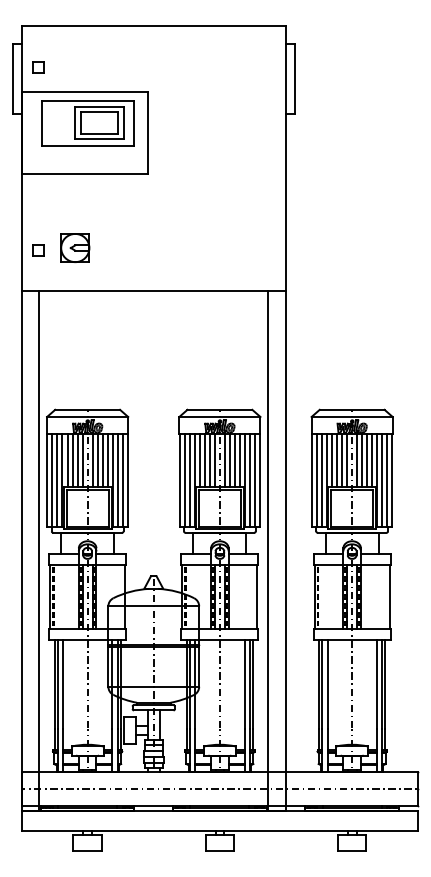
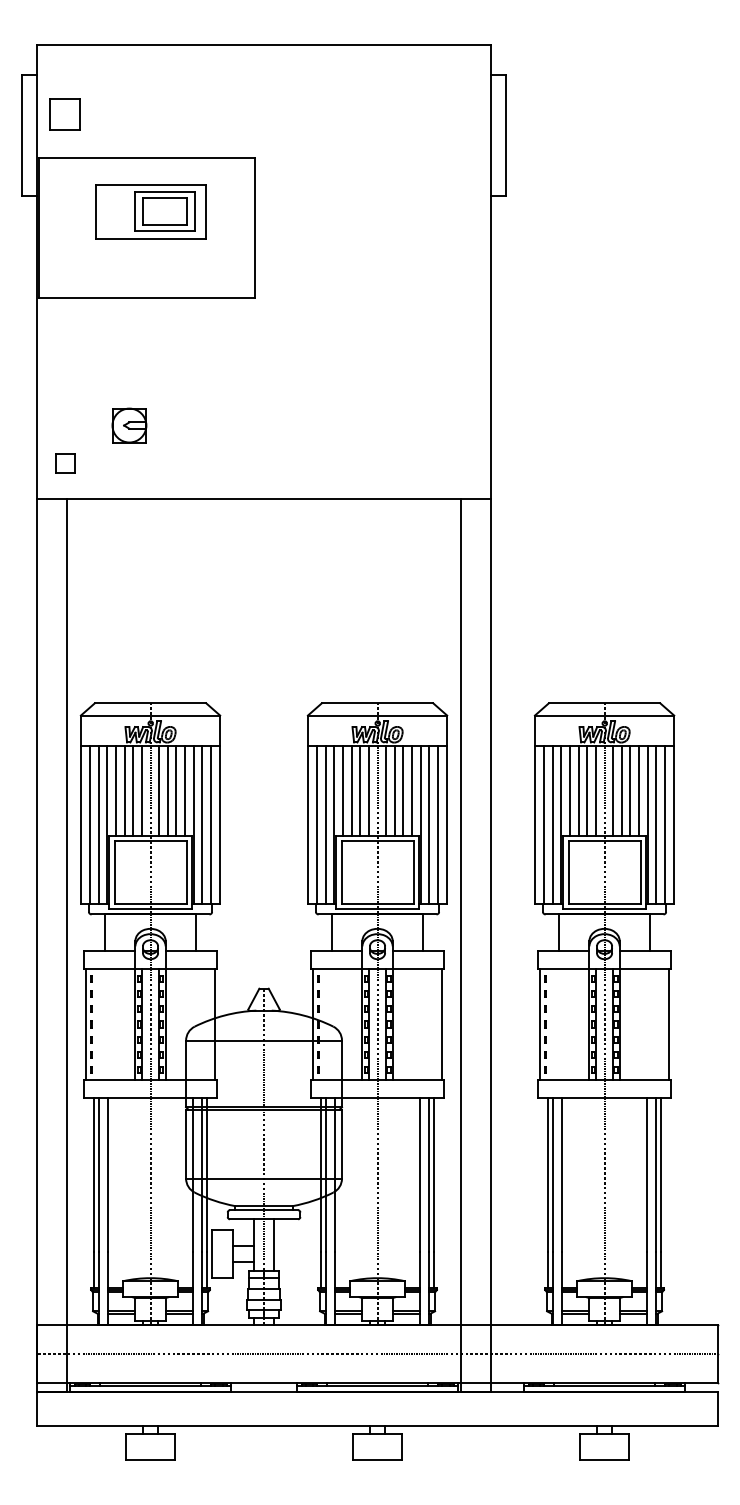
part: (38, 67) -> (66, 115), size x1.6
part: (87, 123) -> (150, 211), size x0.7
part: (75, 247) -> (129, 424), size x0.7
part: (38, 250) -> (66, 464), moved

